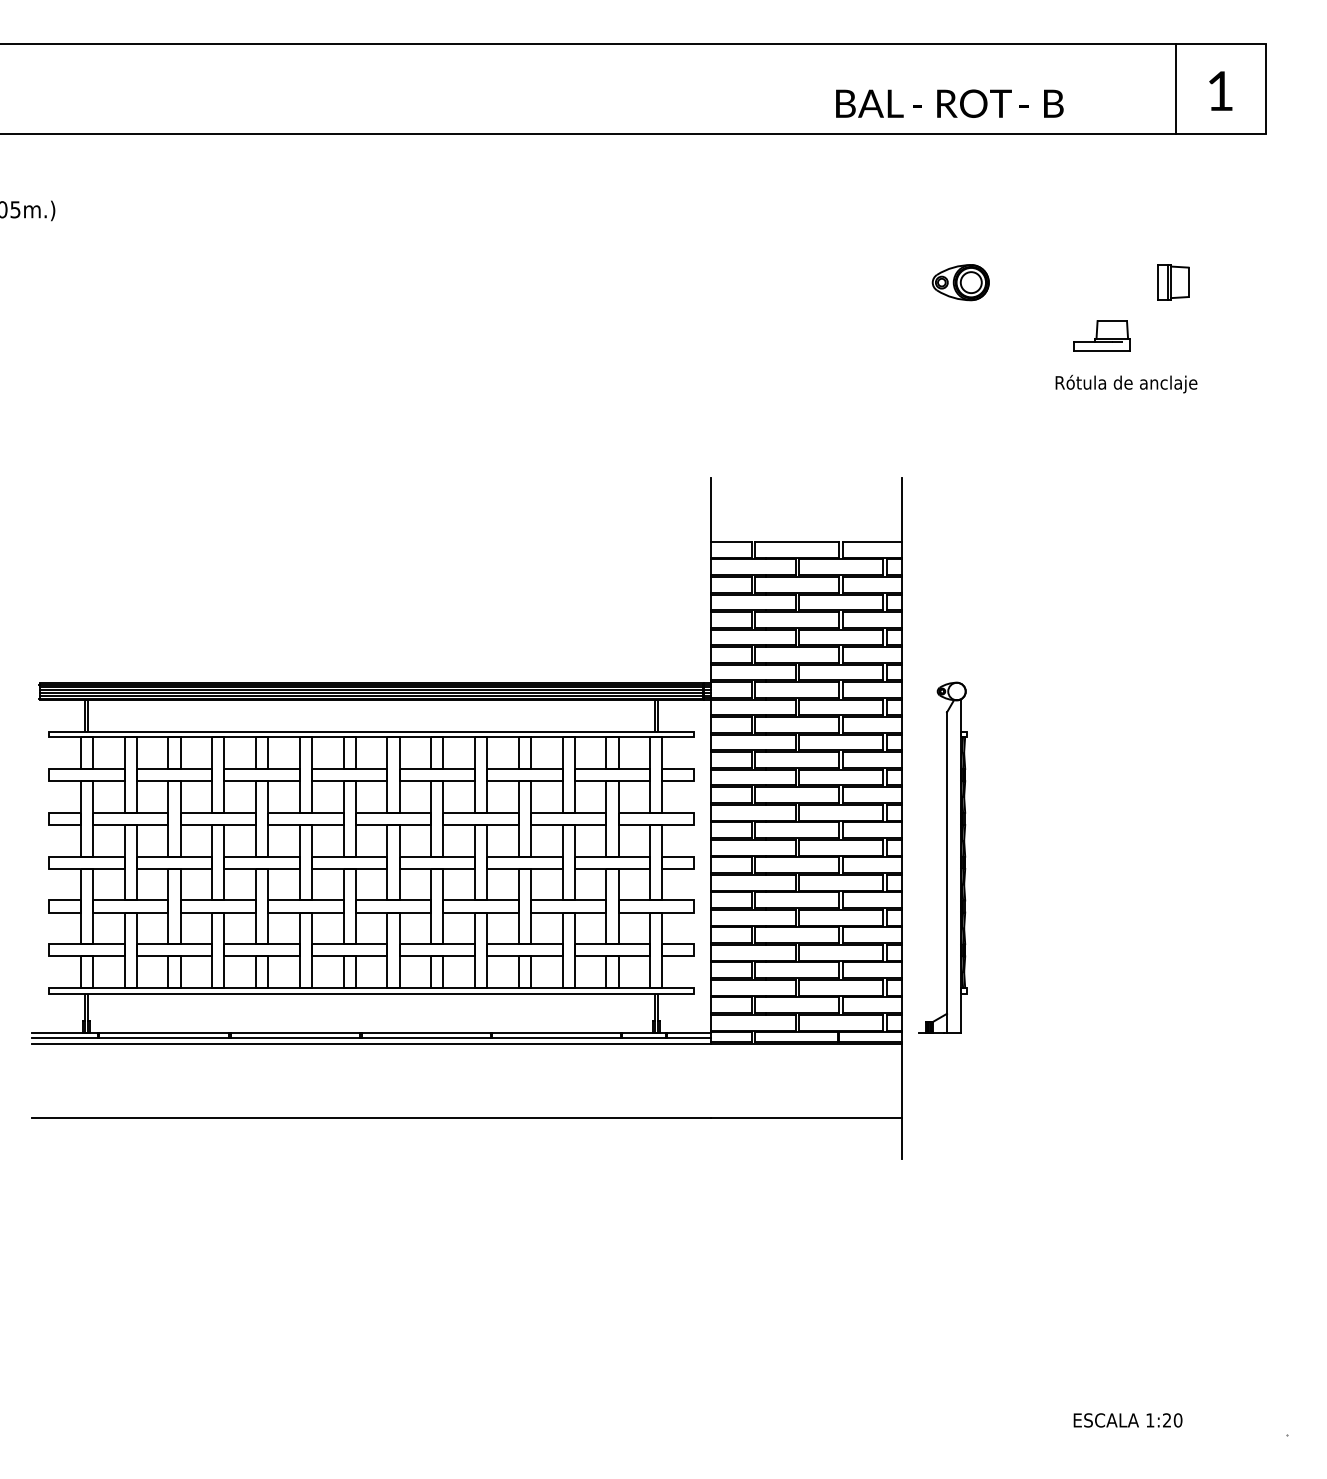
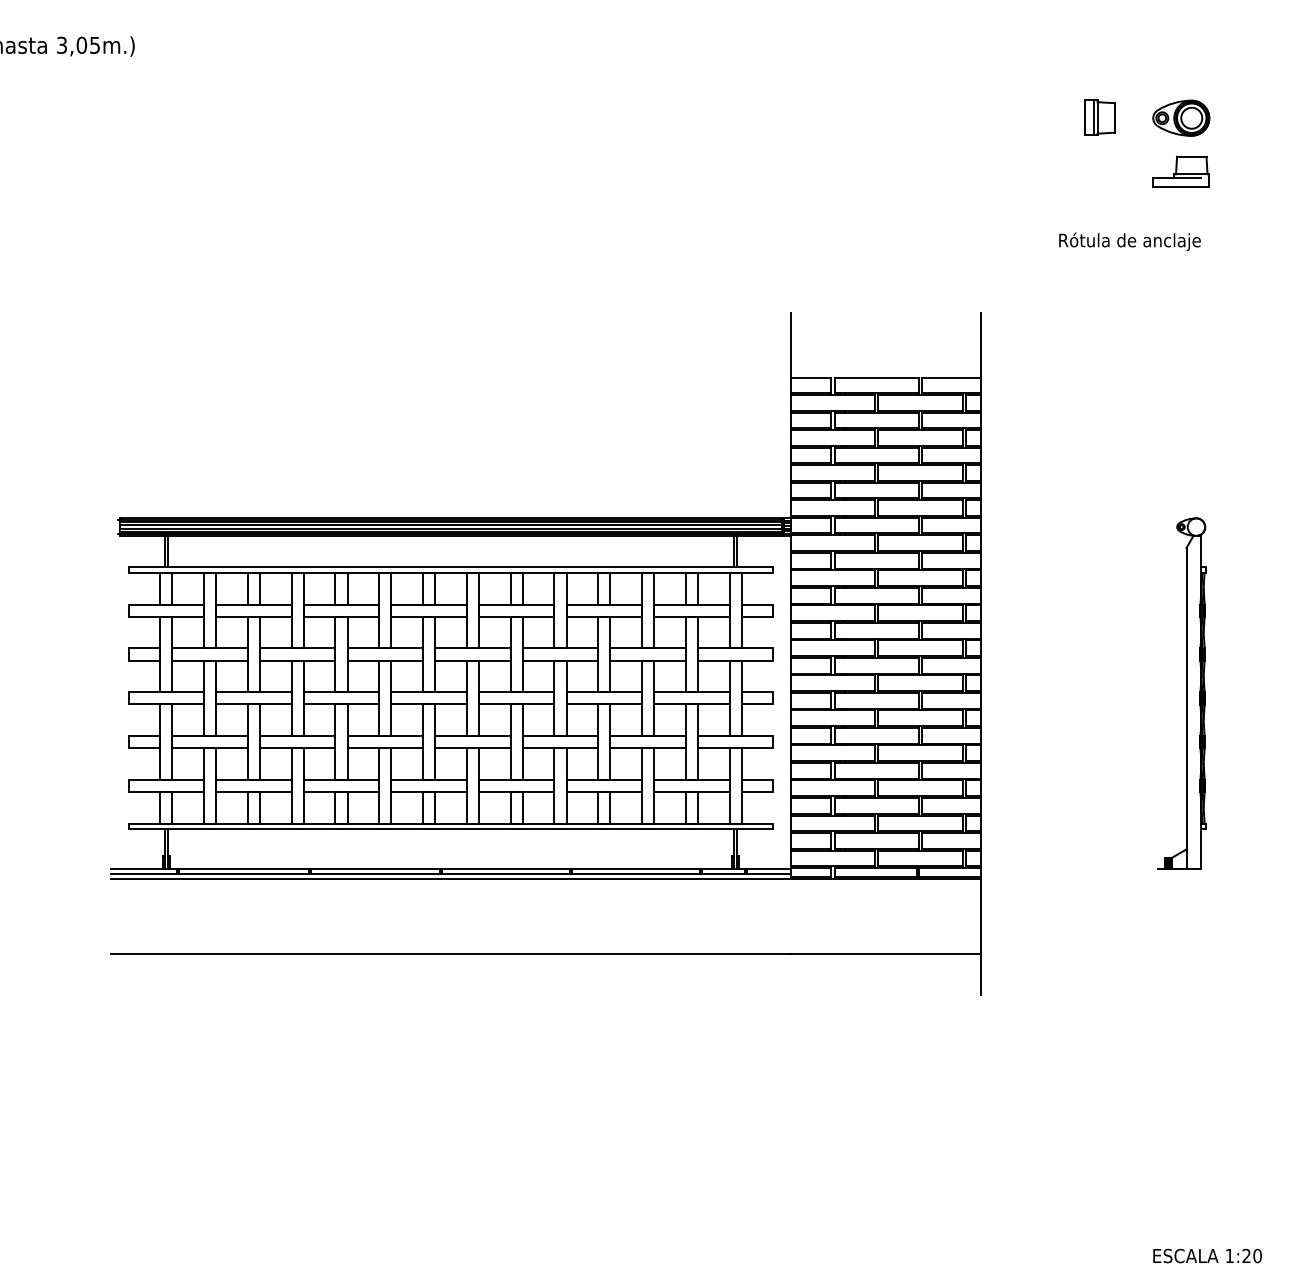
part: (960, 282) -> (1180, 118), moved
part: (1173, 282) -> (1099, 118), moved
text: (1126, 383) -> (1129, 241), moved
part: (942, 857) -> (1181, 693), moved

